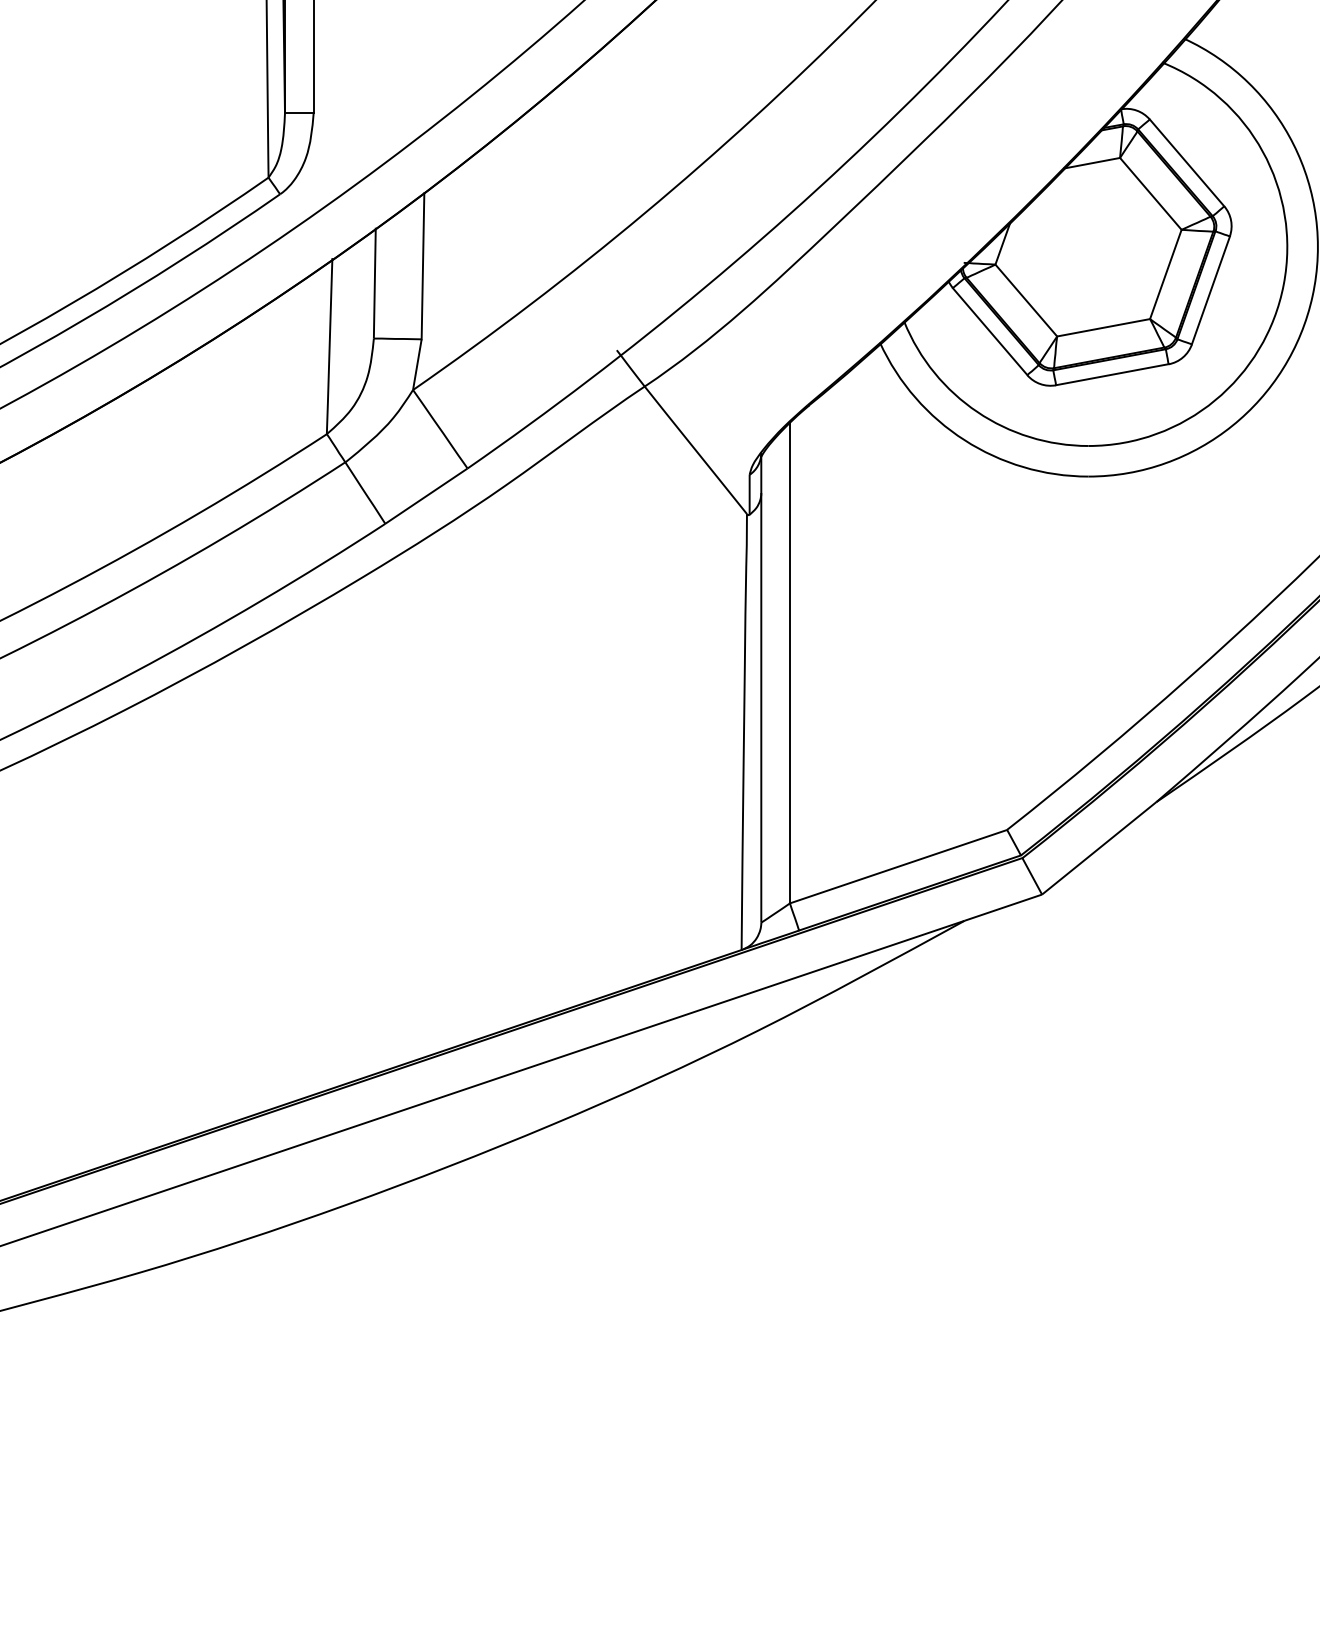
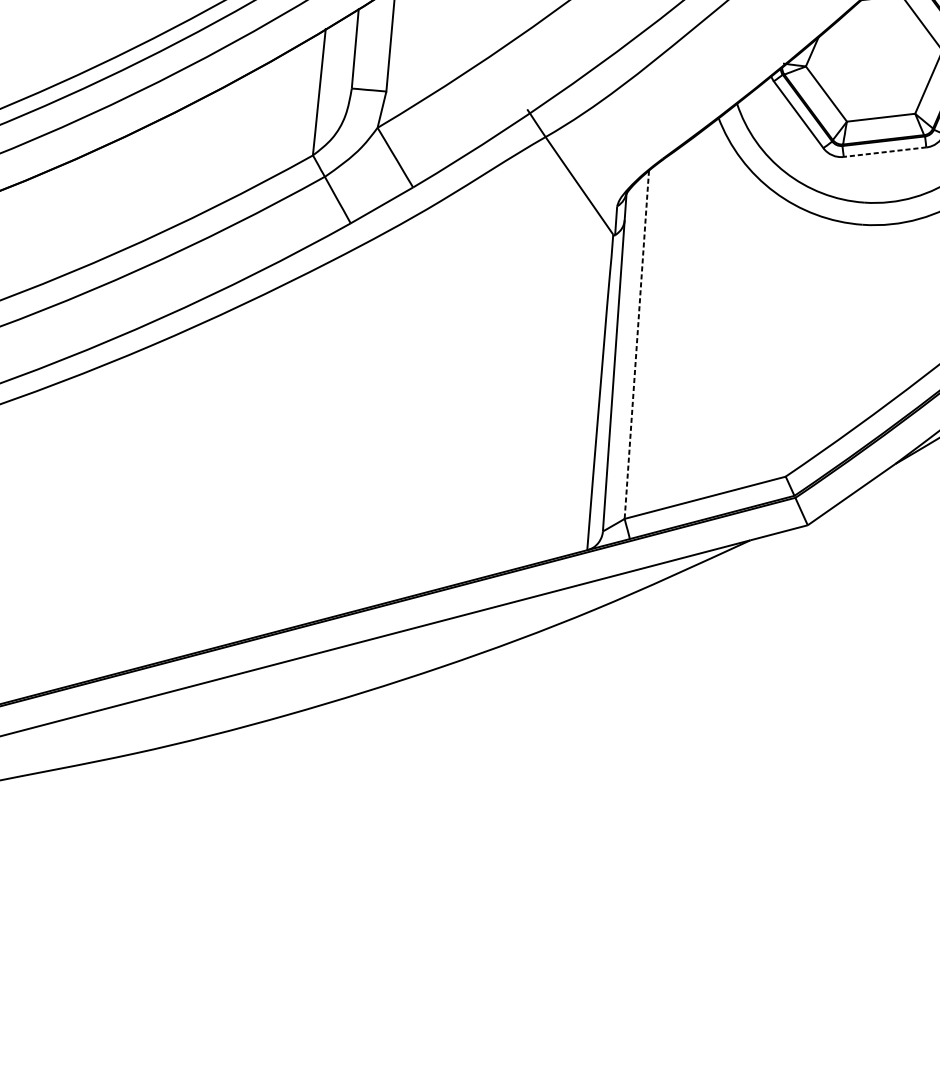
line: (1111, 374) -> (884, 151), solid -> dashed
line: (789, 663) -> (636, 345), solid -> dashed

